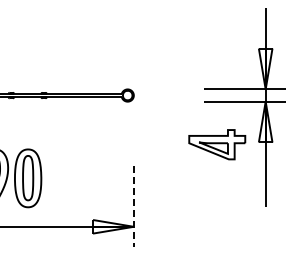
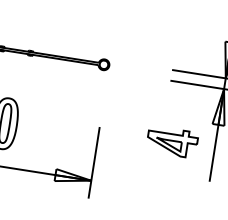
part: (217, 144) -> (172, 141), moved
line: (133, 206) -> (93, 162), dashed -> solid

